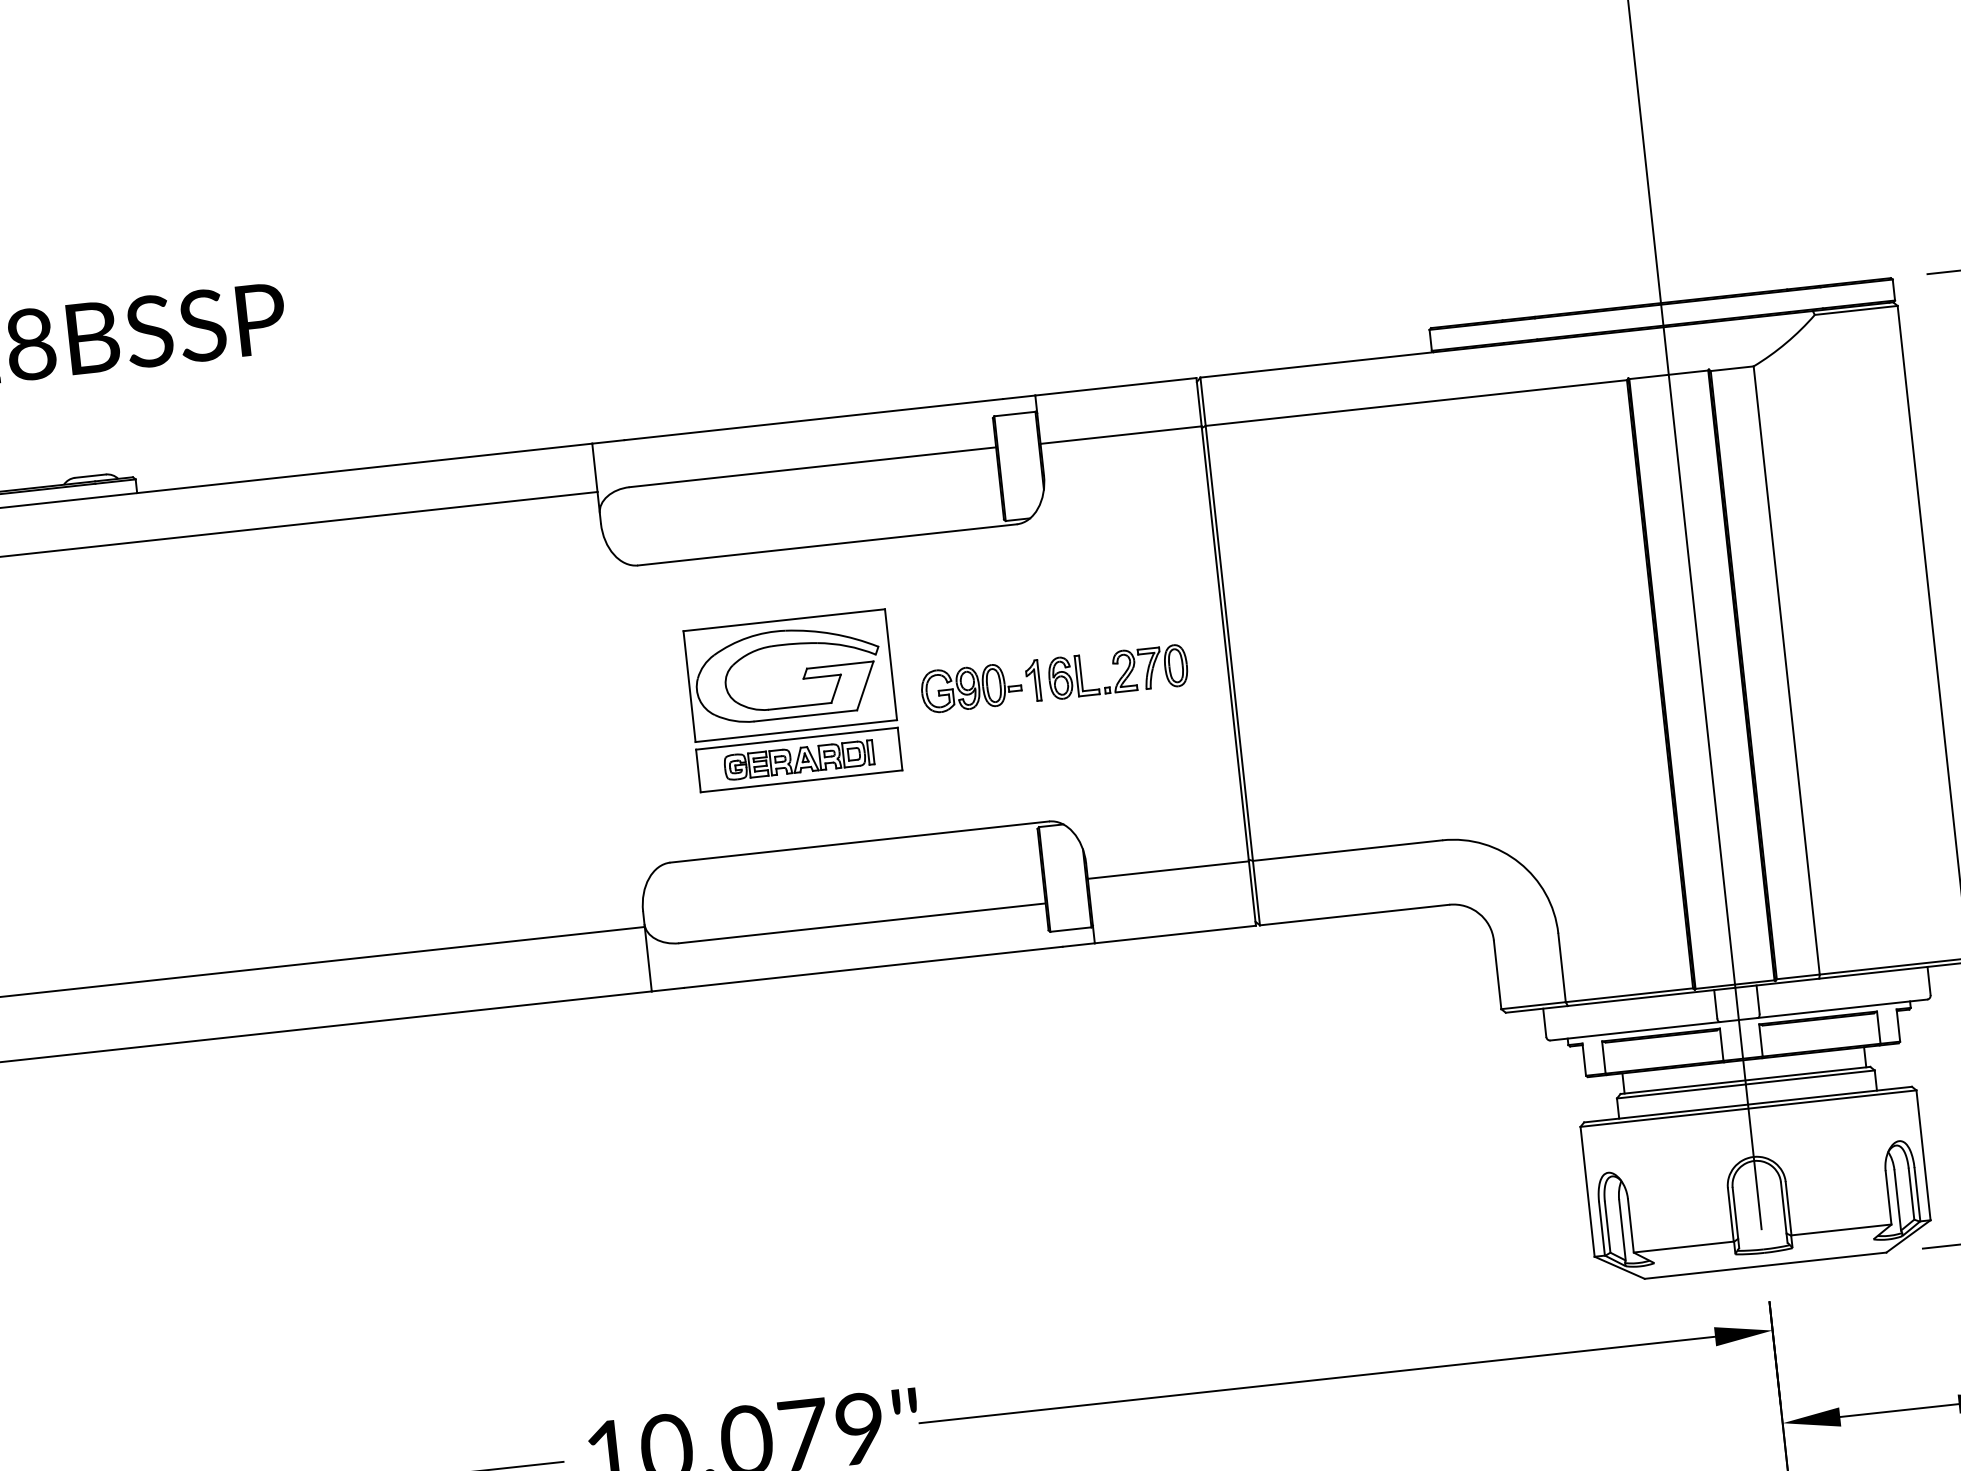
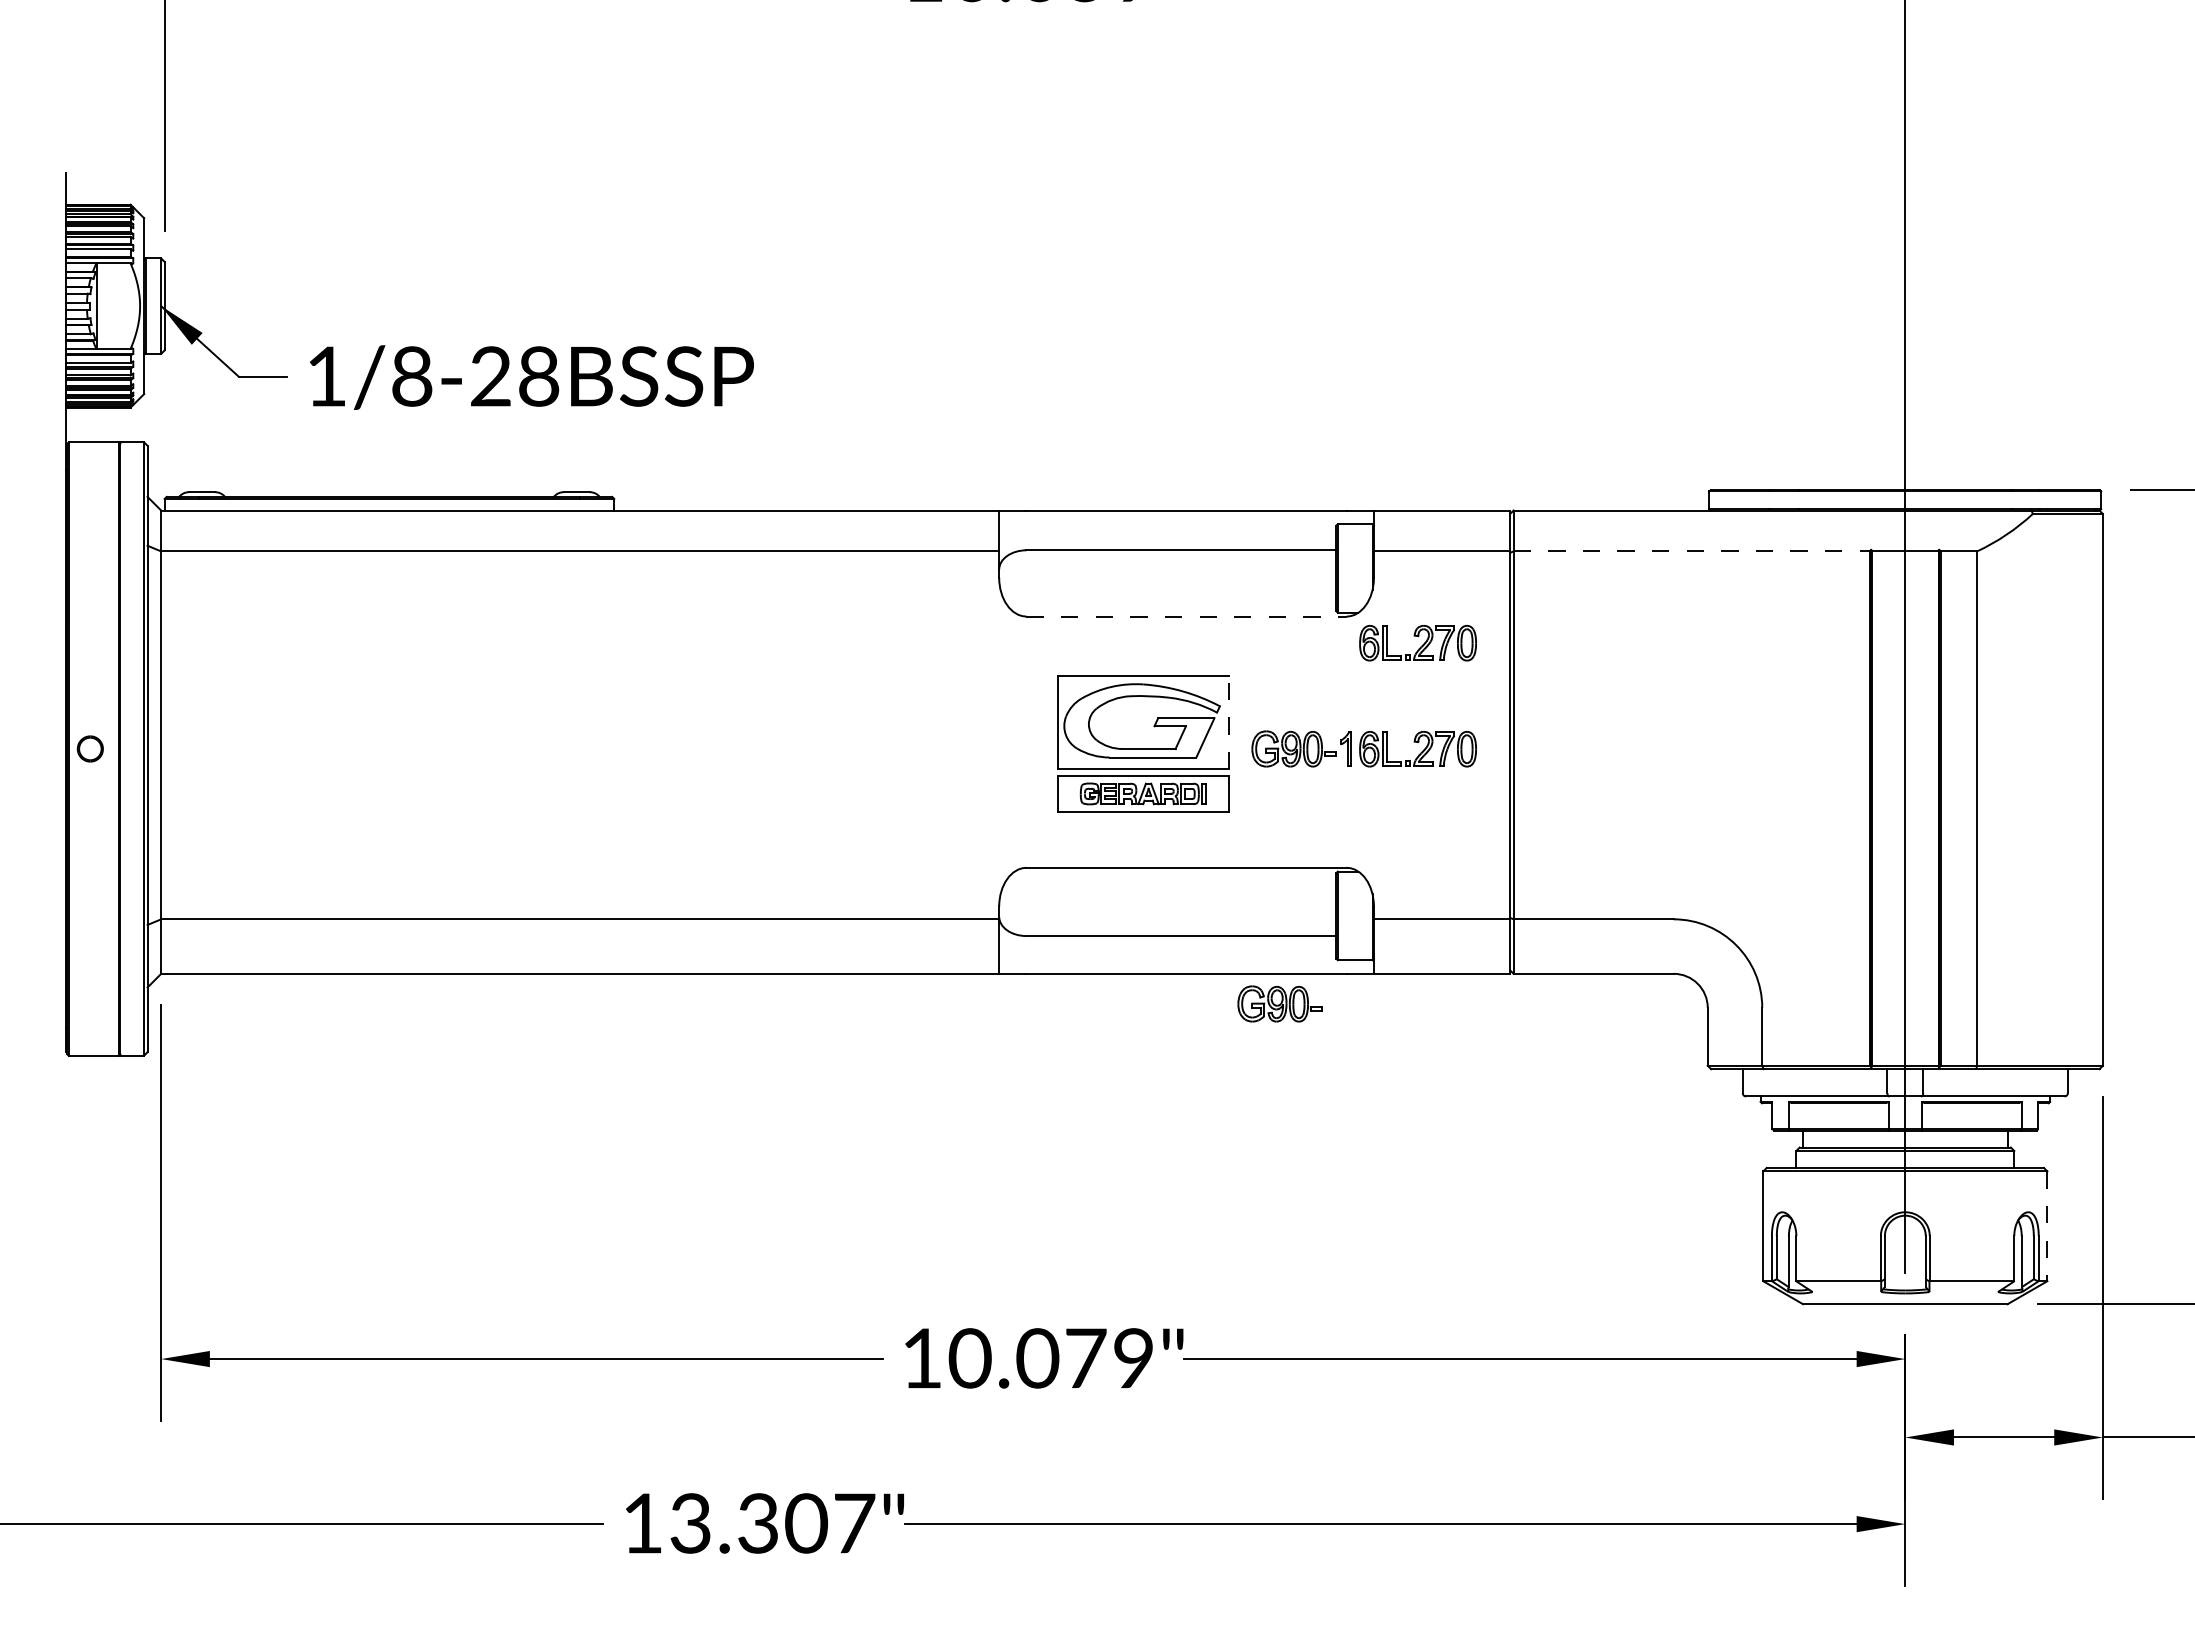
line: (1417, 403) -> (1692, 551), solid -> dashed
line: (828, 544) -> (1187, 616), solid -> dashed
part: (1103, 547) -> (1417, 643), added
line: (890, 664) -> (1228, 722), solid -> dashed
part: (987, 990) -> (1279, 1003), added
line: (1923, 1155) -> (2047, 1226), solid -> dashed

